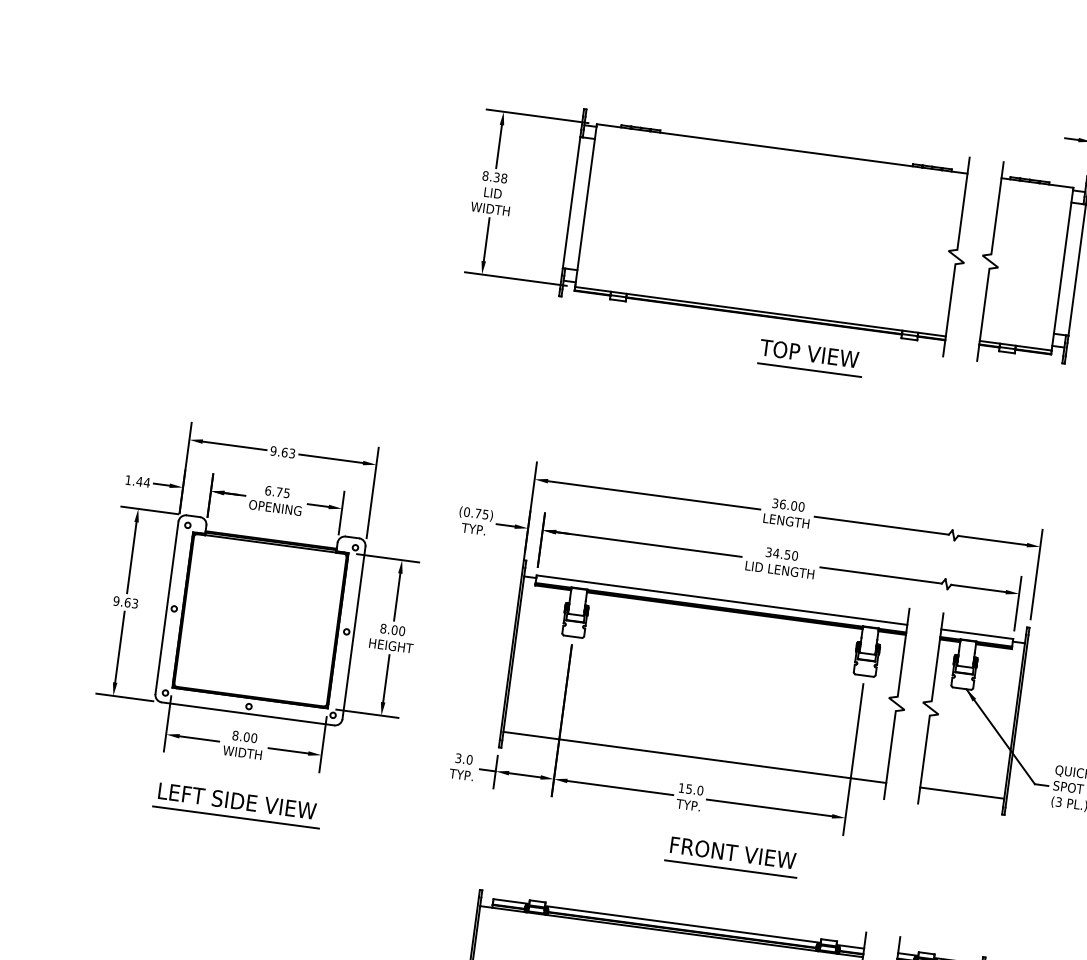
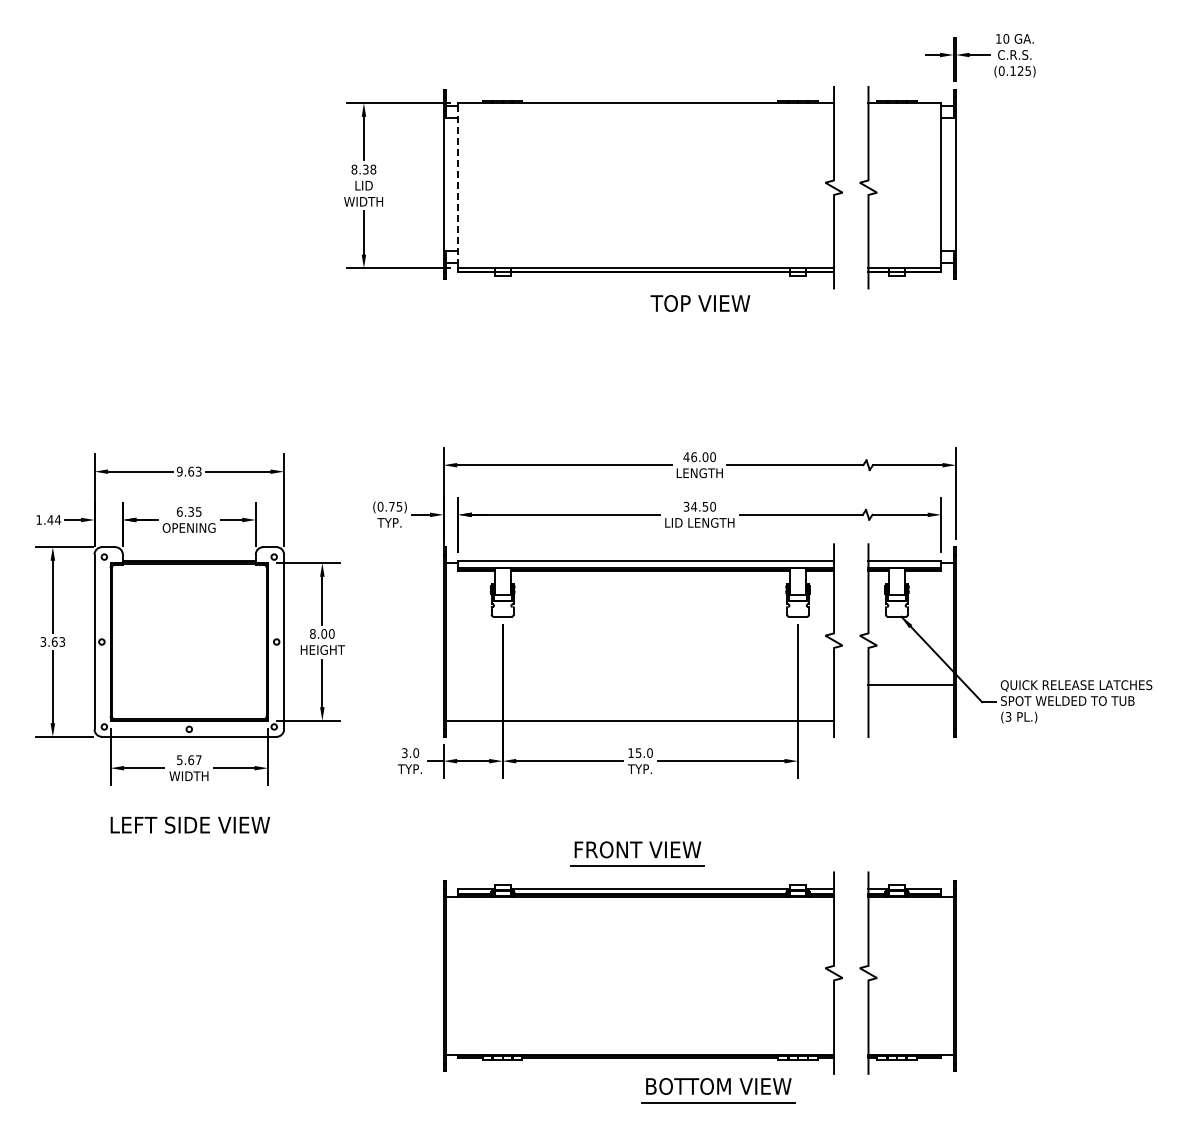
line: (586, 205) -> (458, 185), solid -> dashed
line: (809, 369) -> (702, 319), removed
text: (278, 491) -> (190, 511), 6.75 -> 6.35
text: (775, 503) -> (686, 457), 36.00 -> 46.00
text: (116, 600) -> (43, 641), 9.63 -> 3.63
text: (245, 737) -> (189, 760), 8.00 -> 5.67
line: (961, 792) -> (910, 684), moved
line: (236, 817) -> (191, 841), removed
part: (732, 856) -> (637, 853), moved

